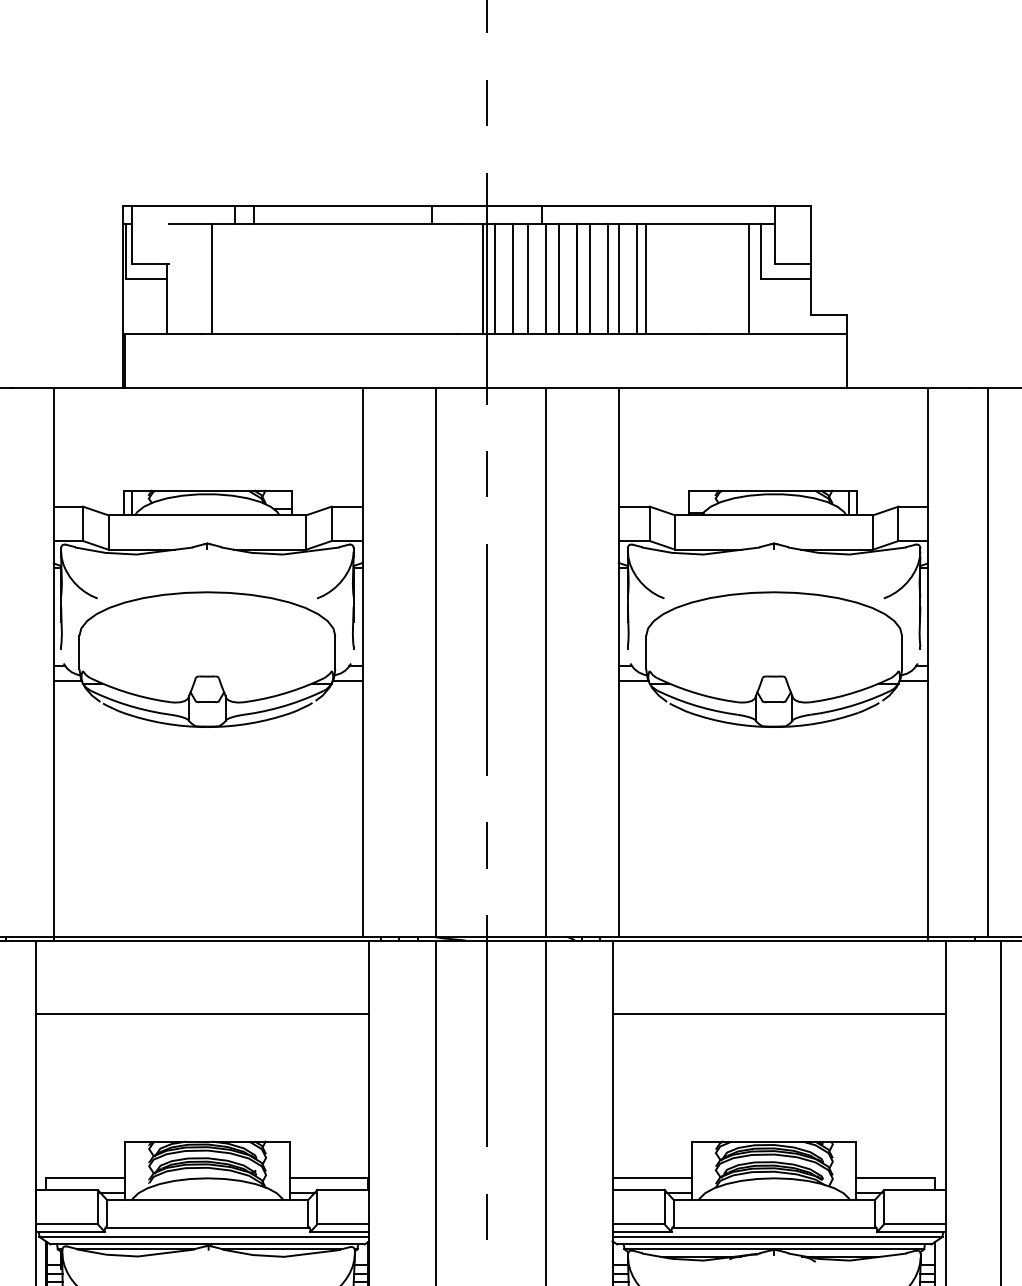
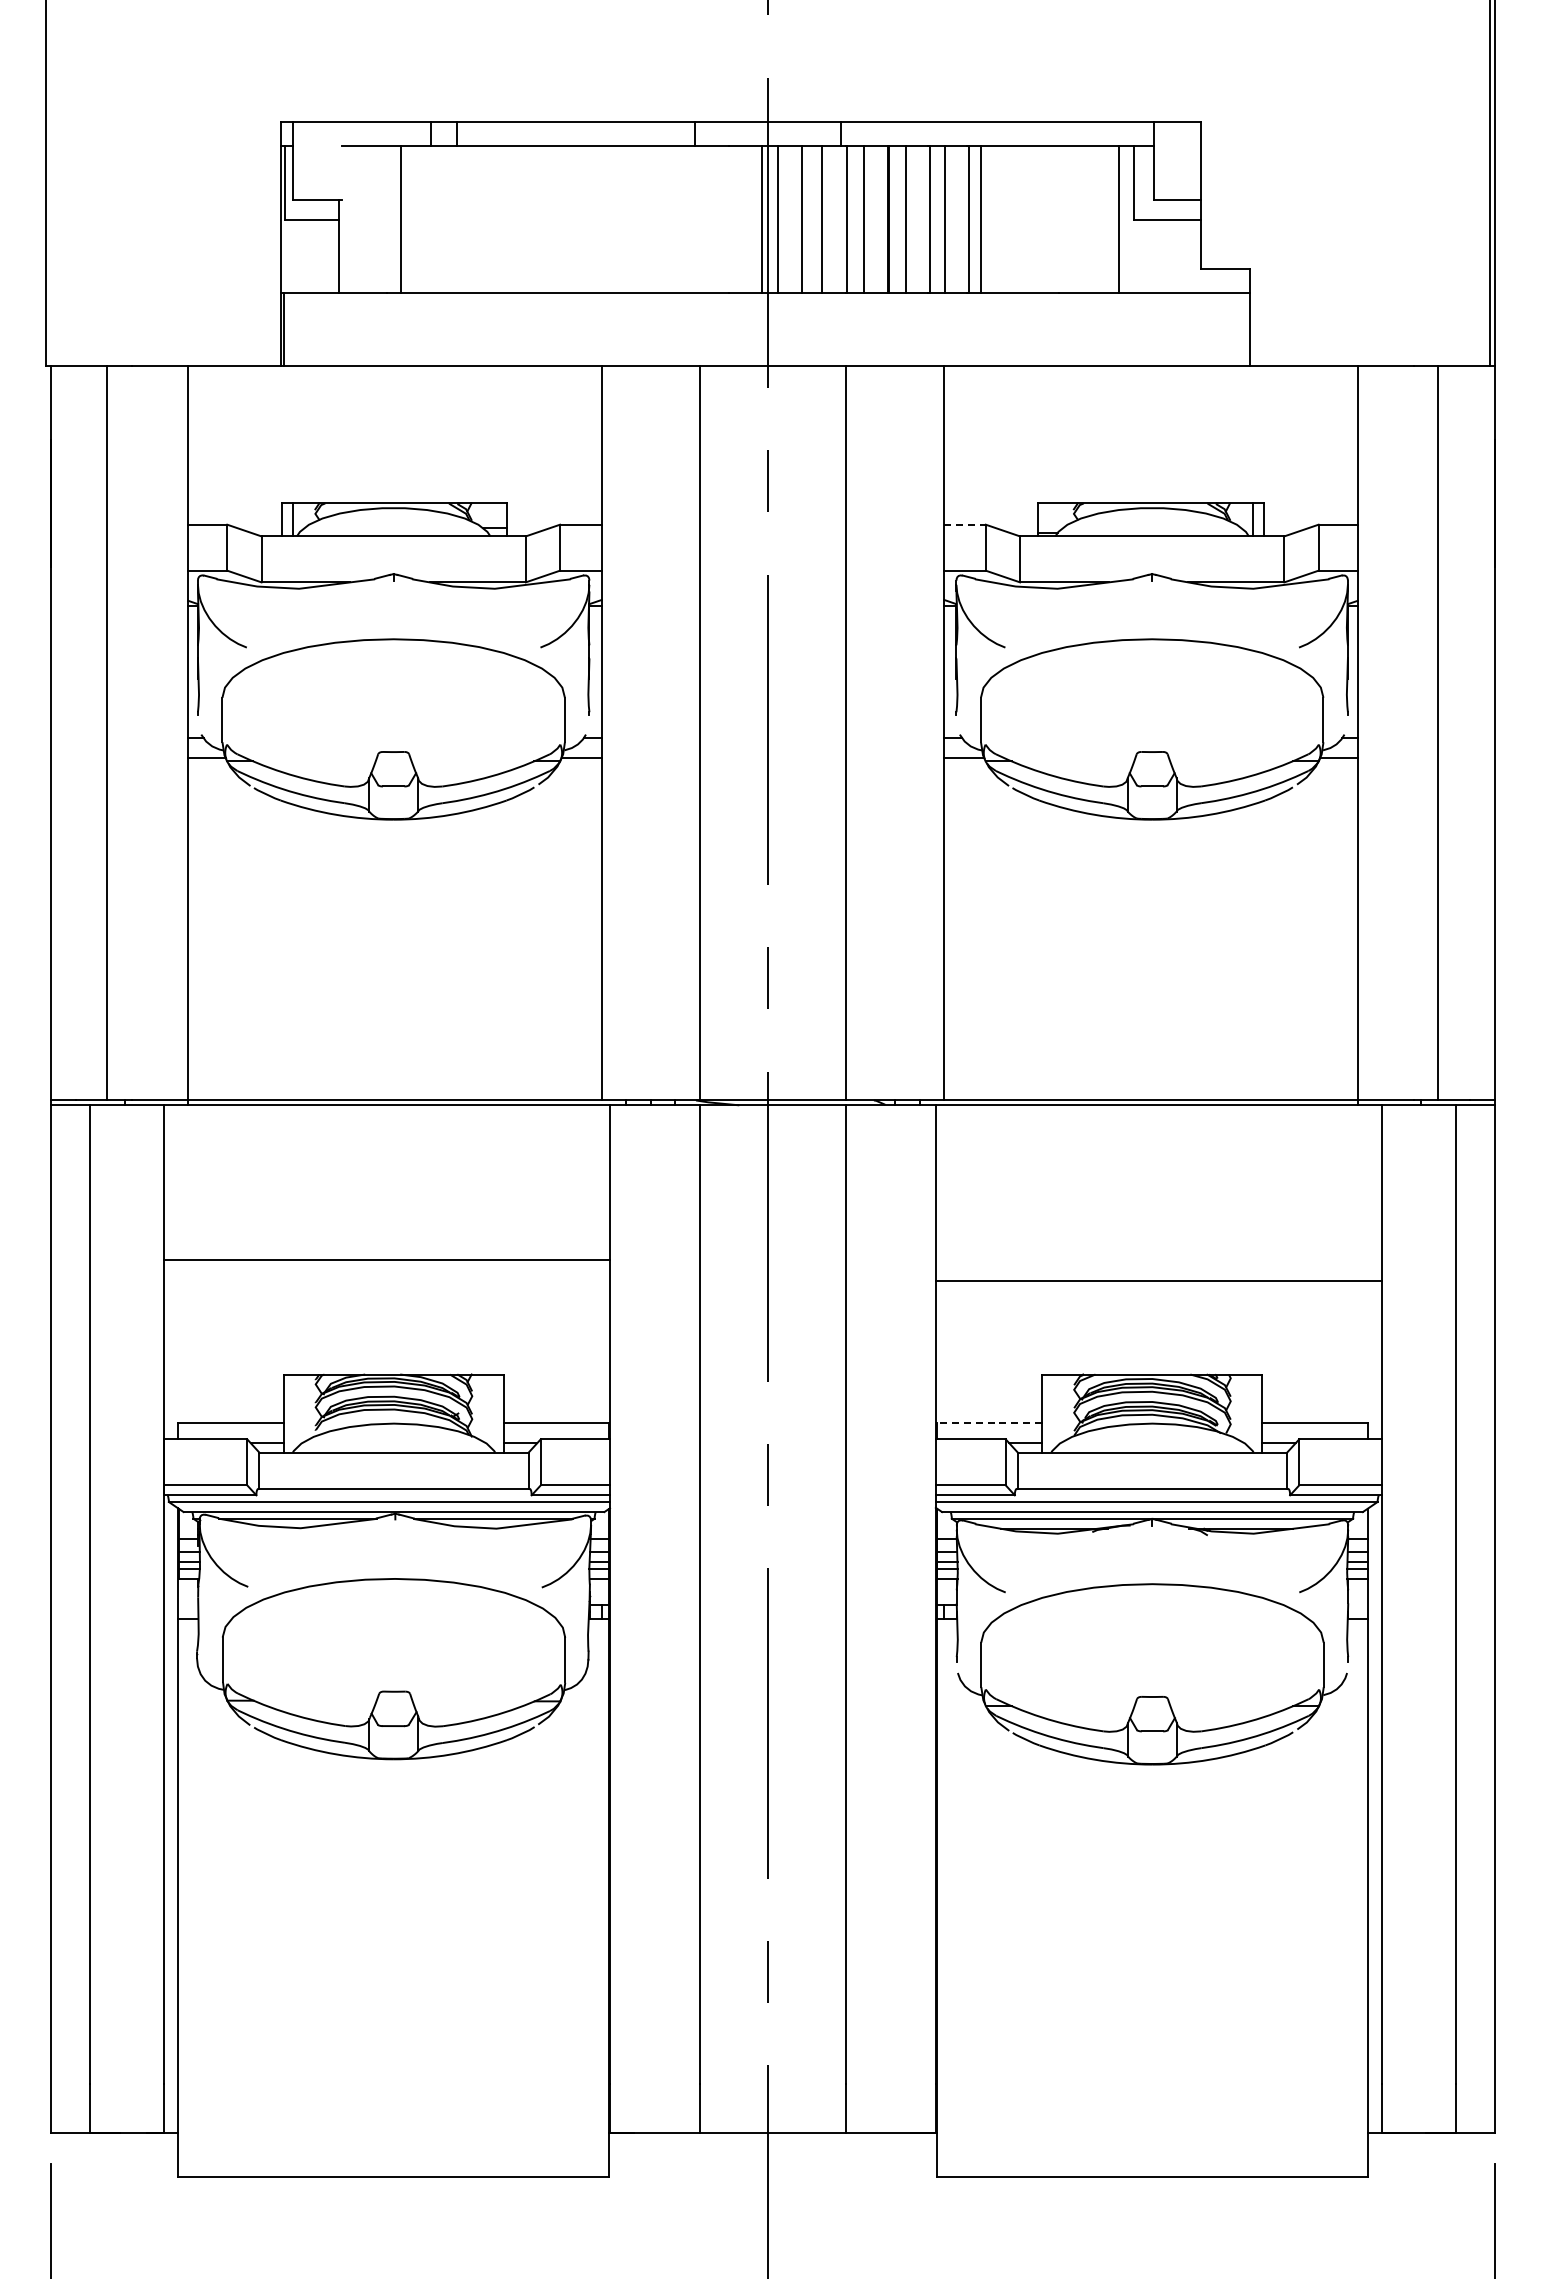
line: (634, 506) -> (965, 524), solid -> dashed
line: (202, 1013) -> (386, 1260), moved
line: (778, 1013) -> (1158, 1281), moved
line: (652, 1178) -> (989, 1423), solid -> dashed

